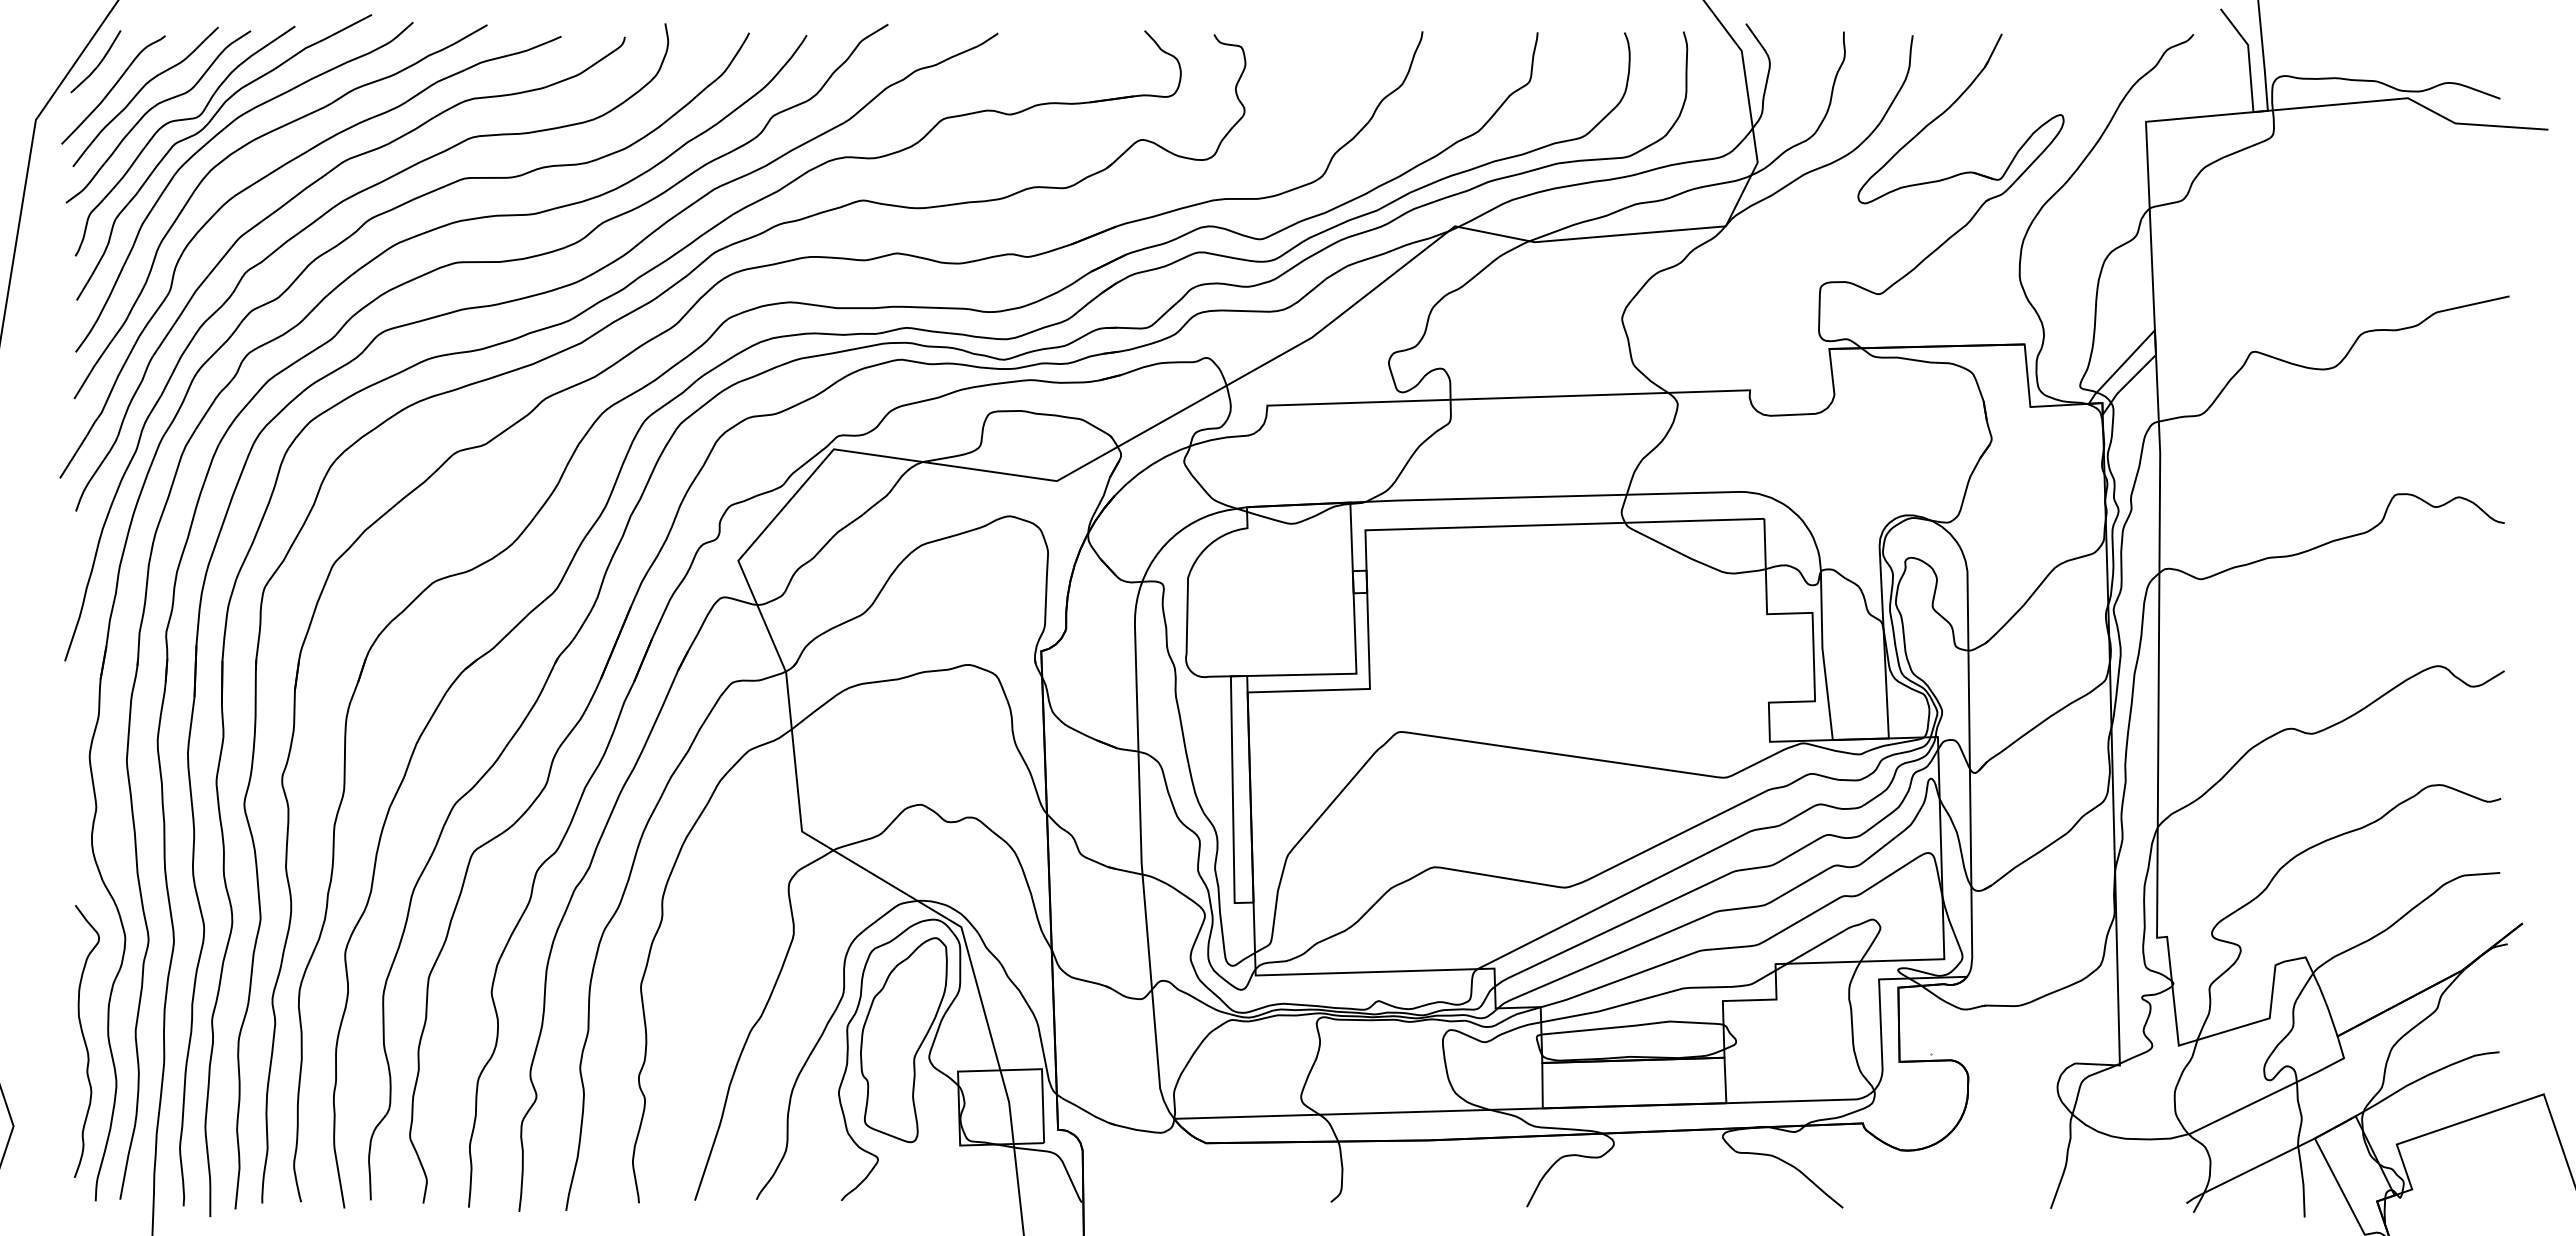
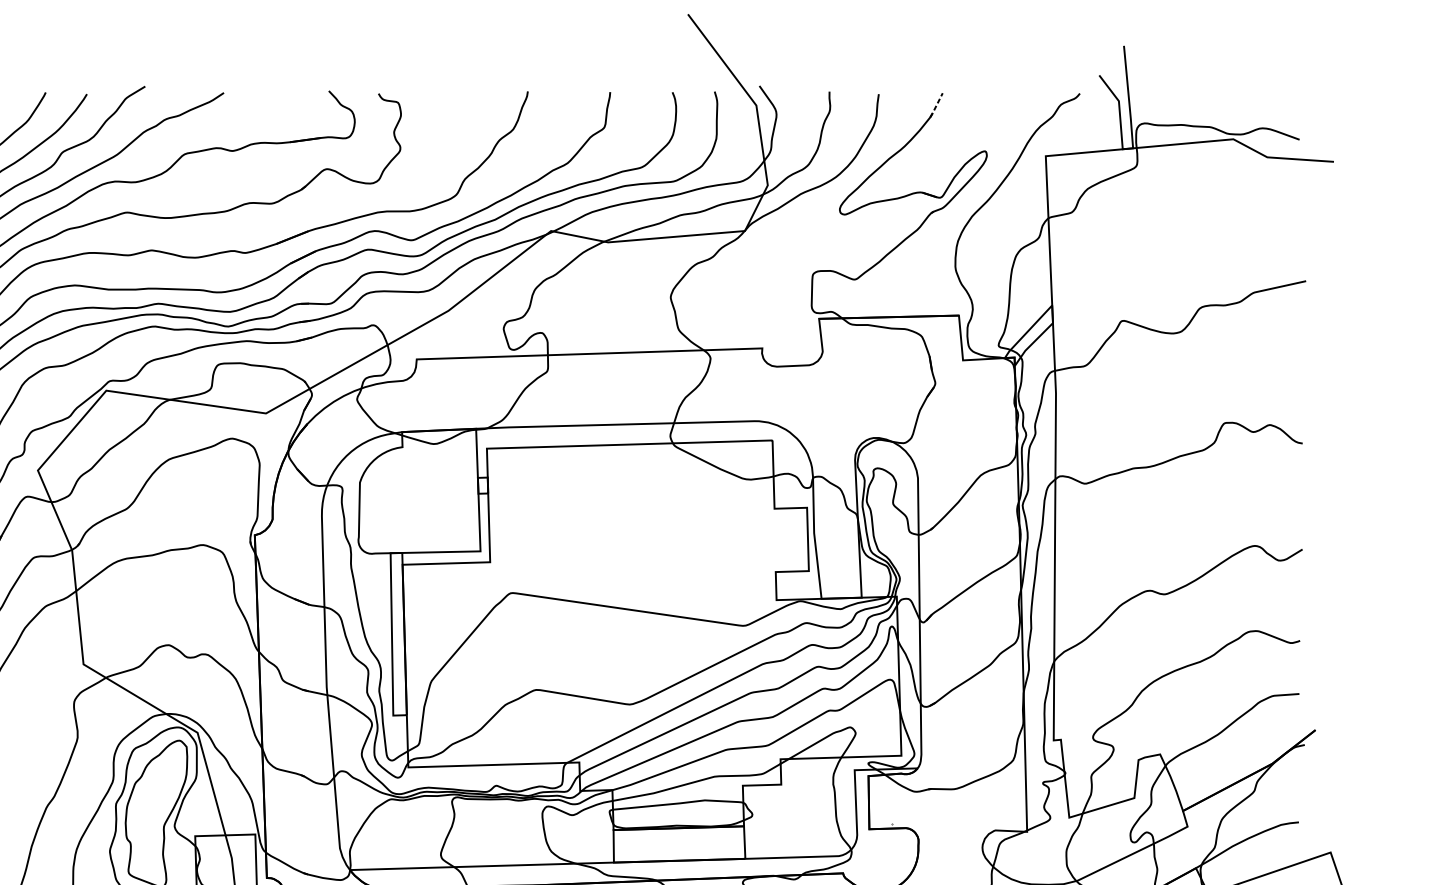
line: (1993, 51) -> (936, 105), solid -> dashed

